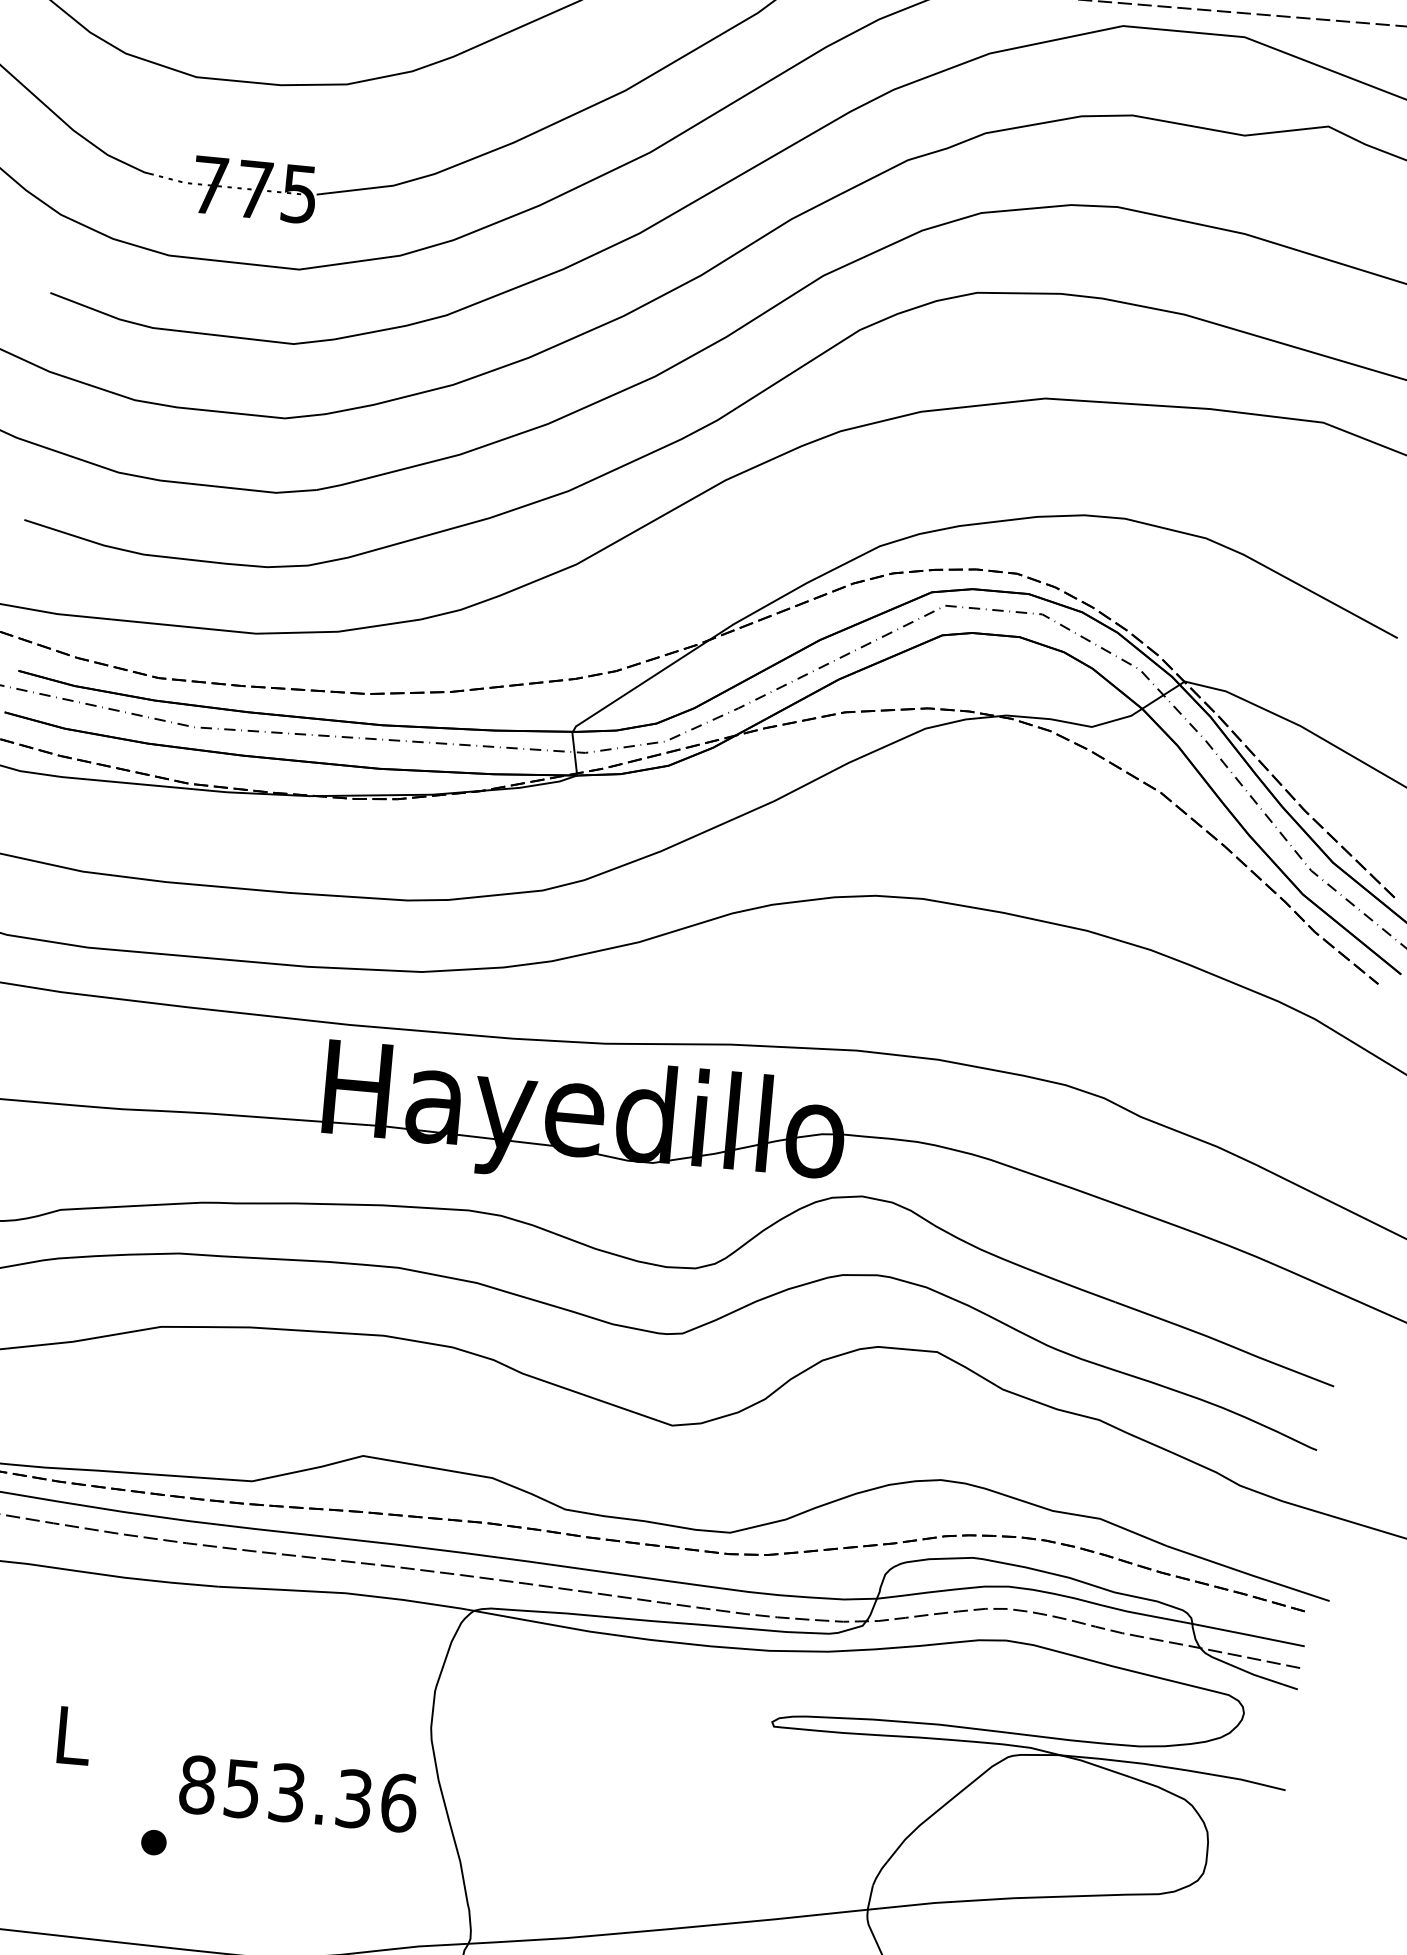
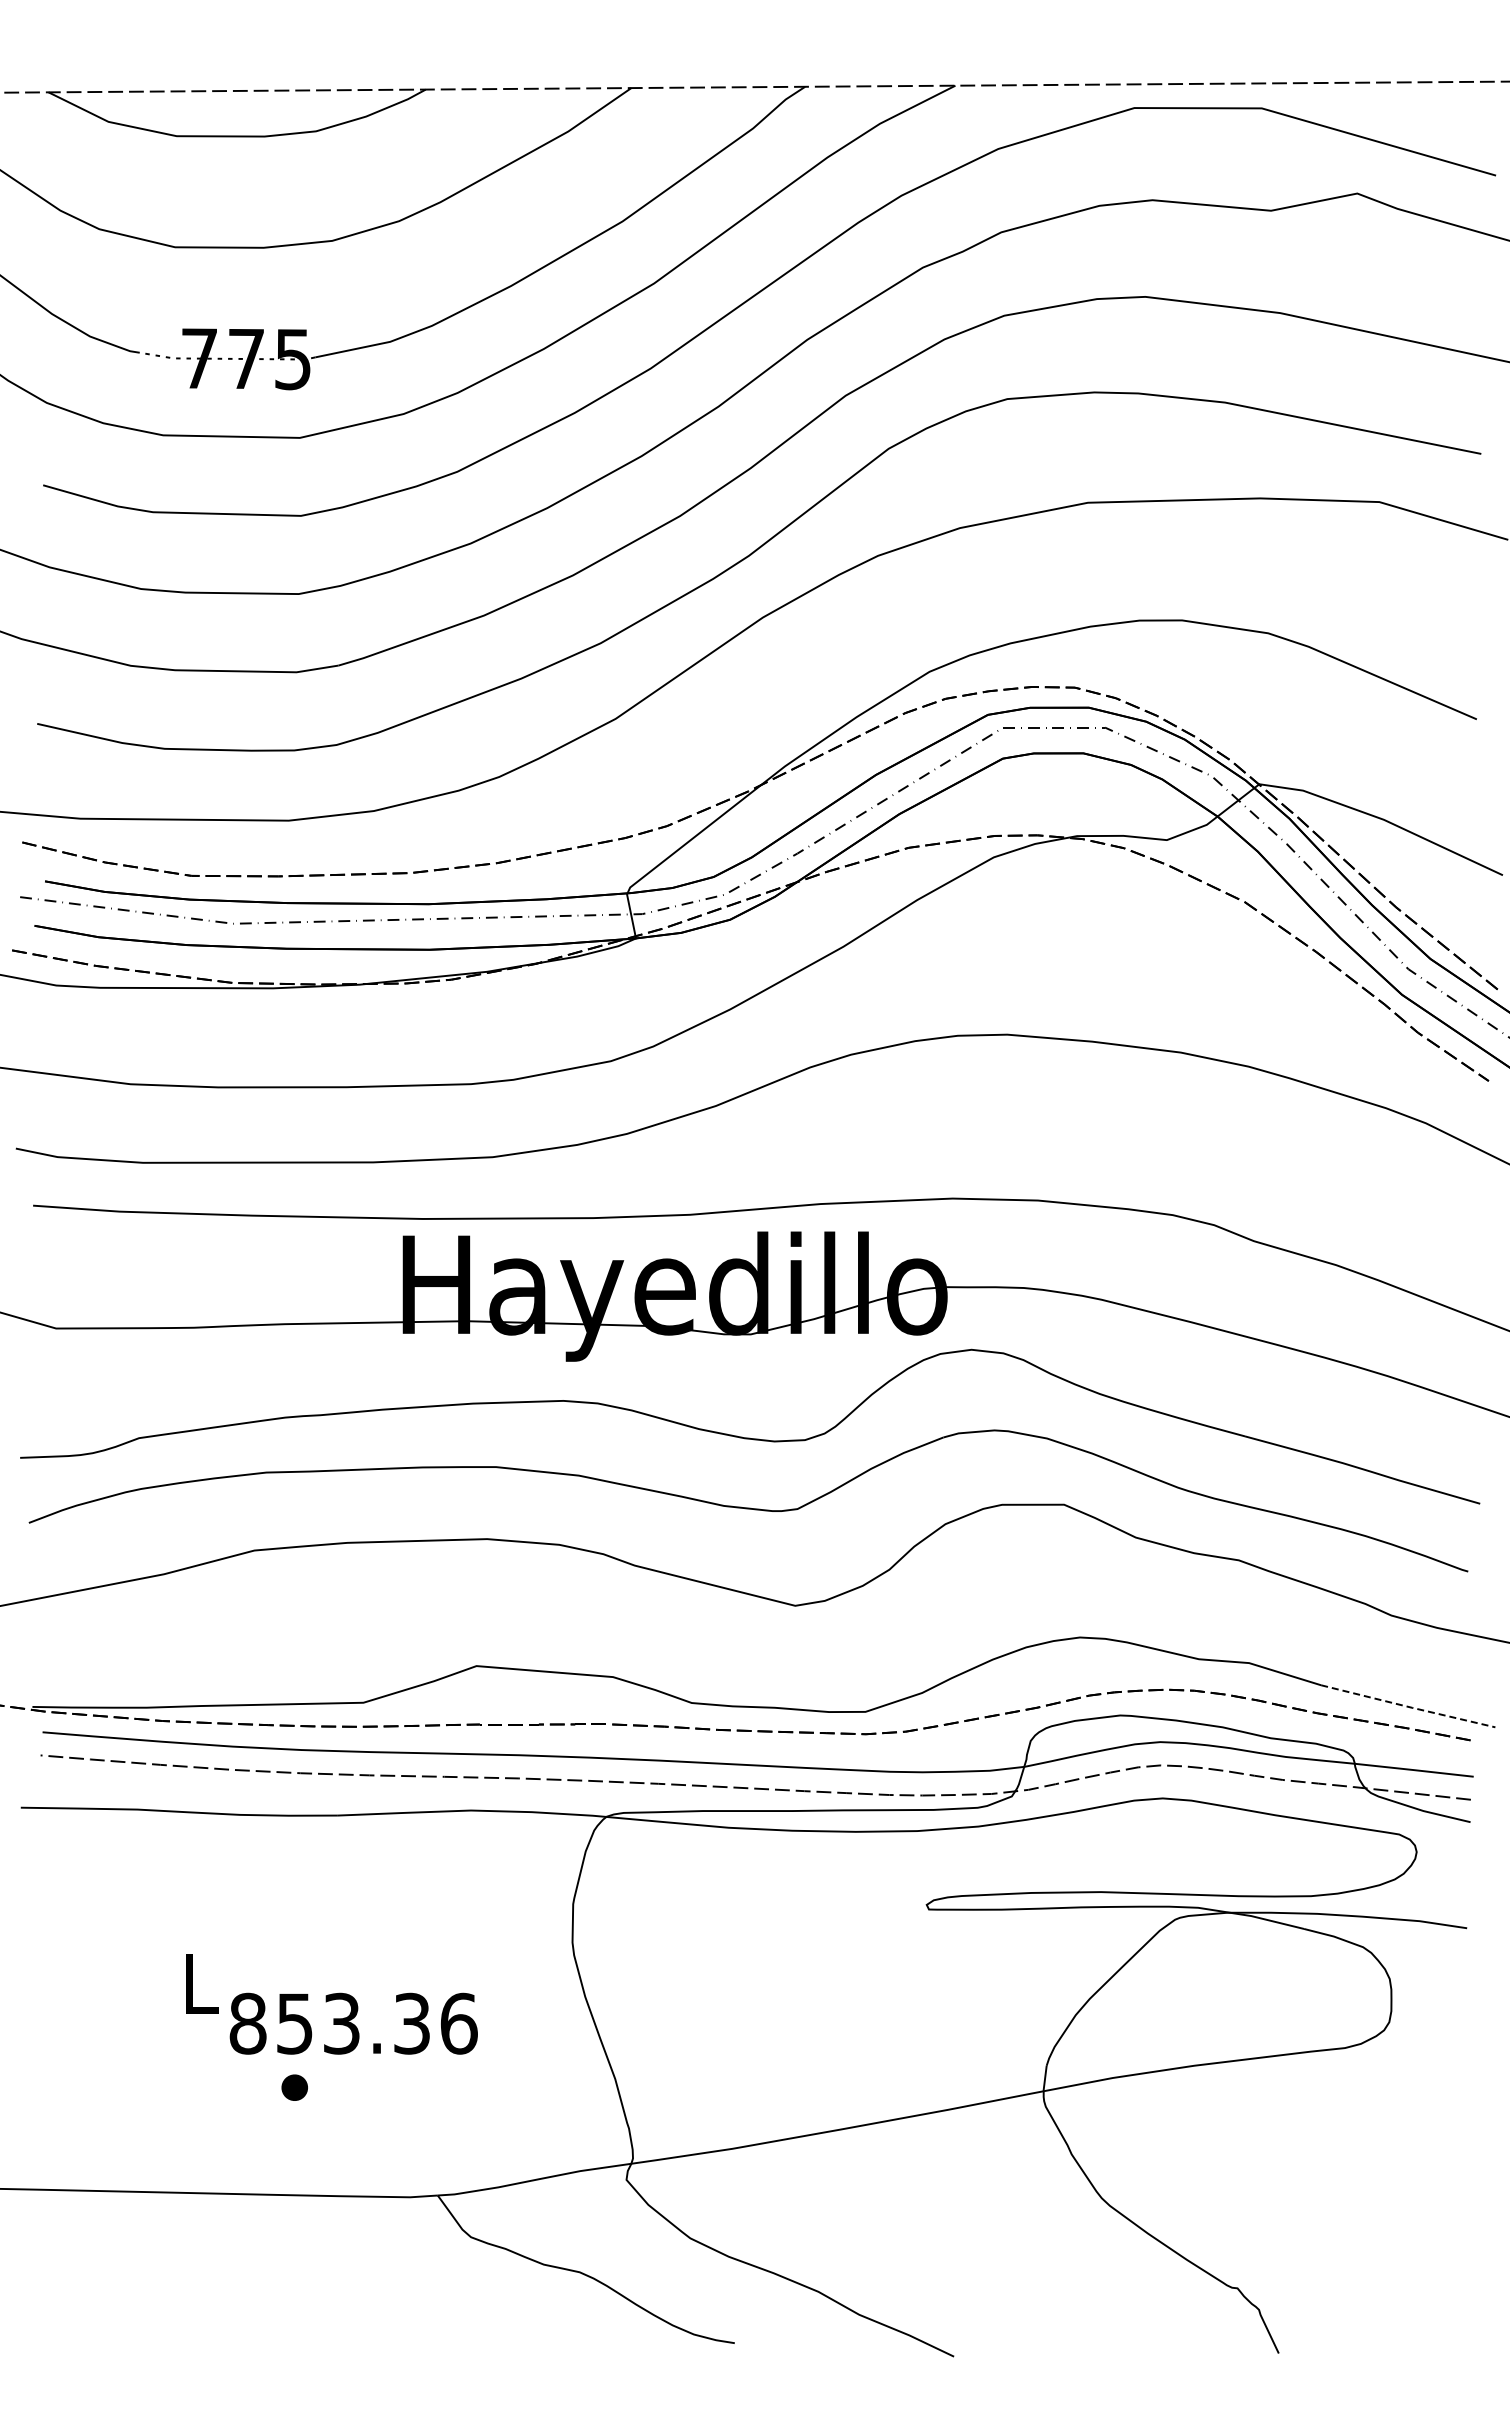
line: (1249, 1574) -> (1409, 1707), solid -> dashed
text: (298, 1793) -> (353, 2023), moved

